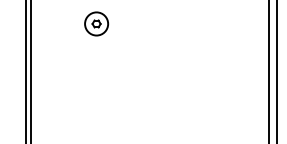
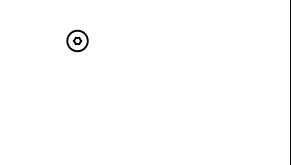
part: (96, 23) -> (77, 40), size x0.71

